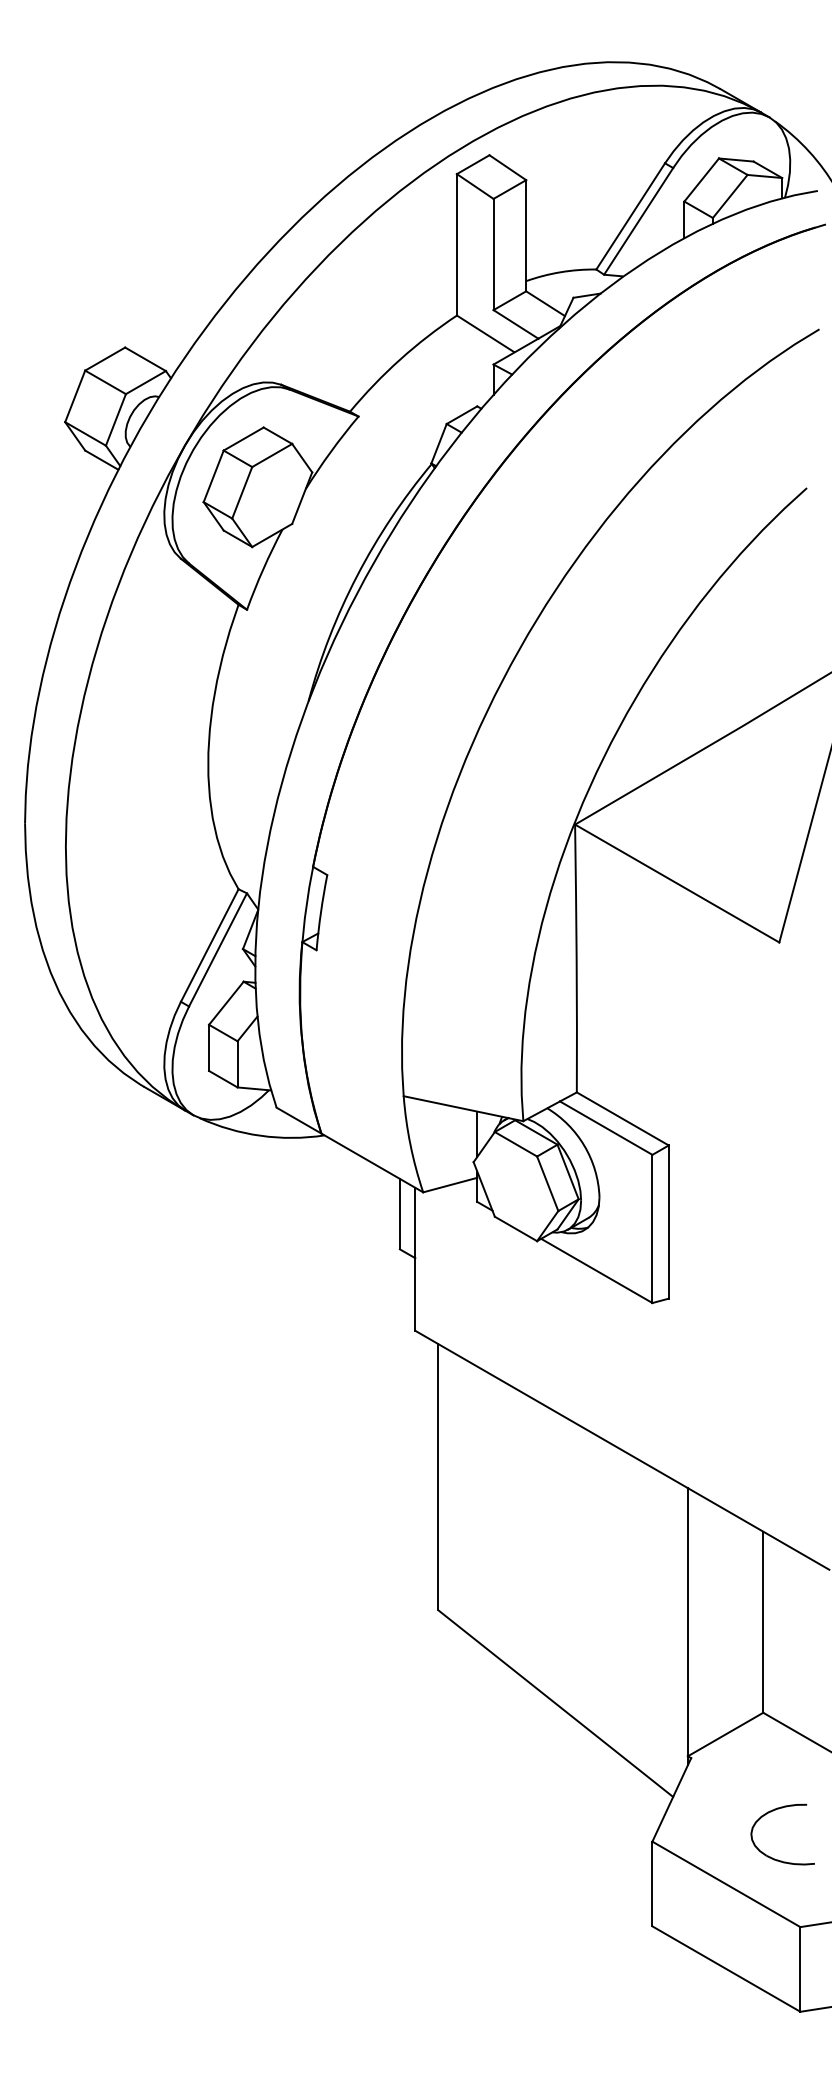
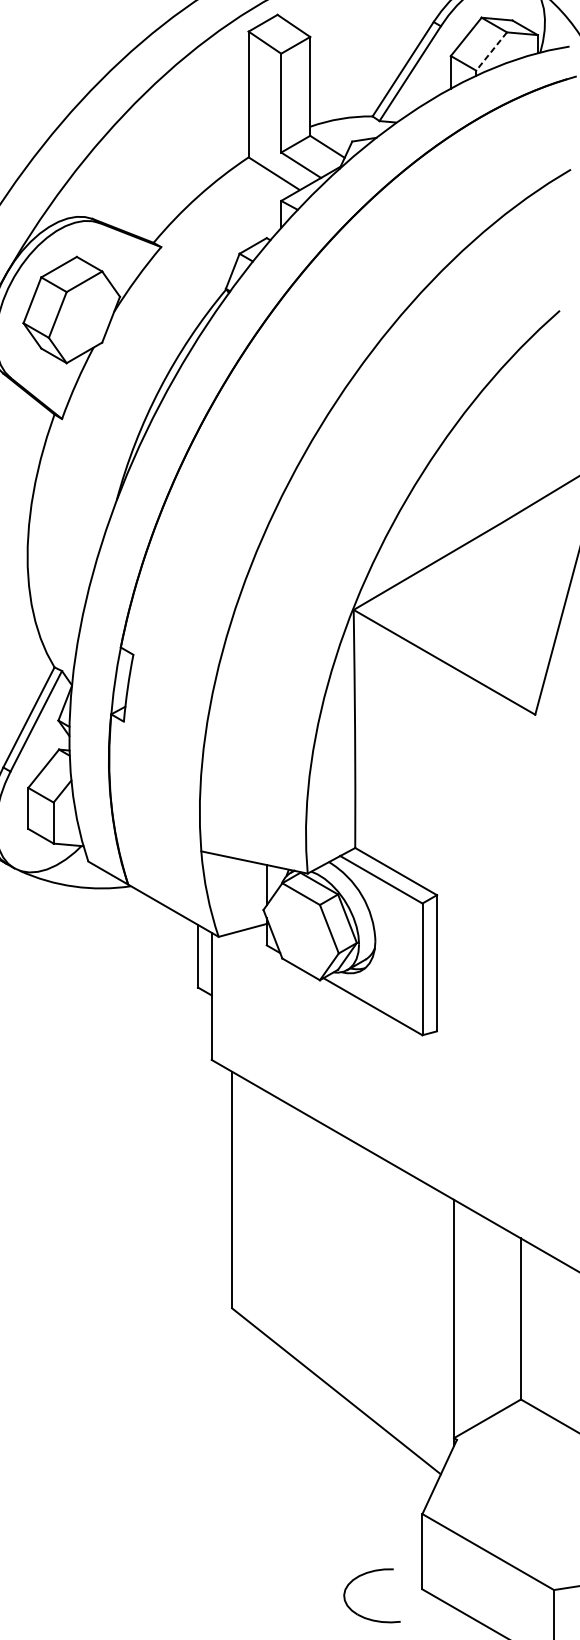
line: (730, 196) -> (491, 51), solid -> dashed
part: (771, 1812) -> (362, 1576), moved

